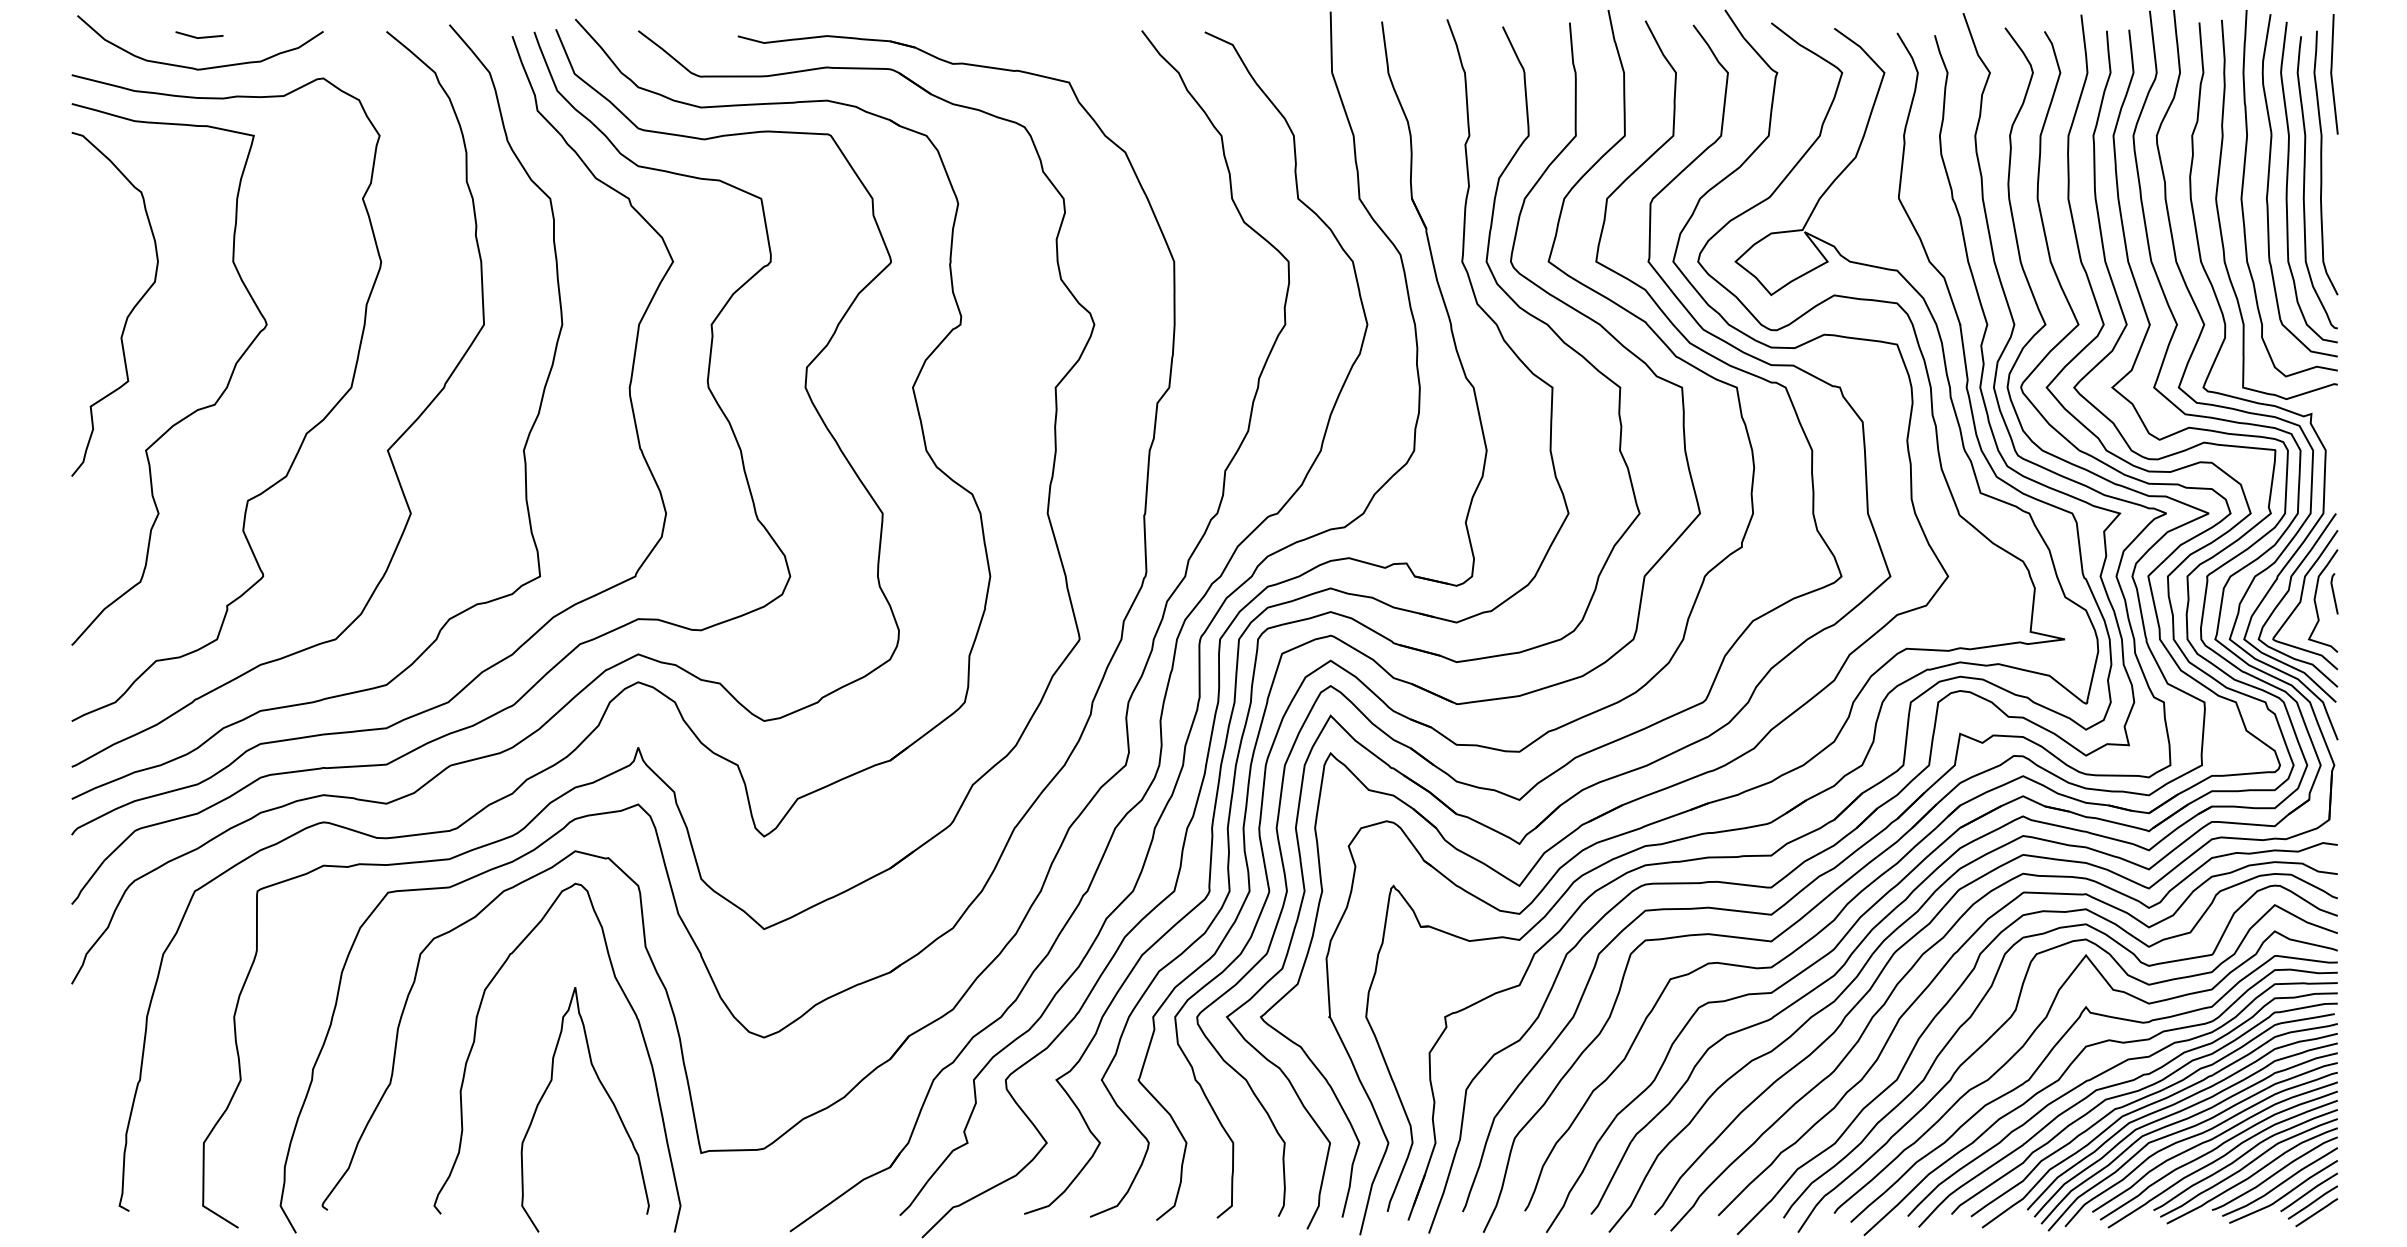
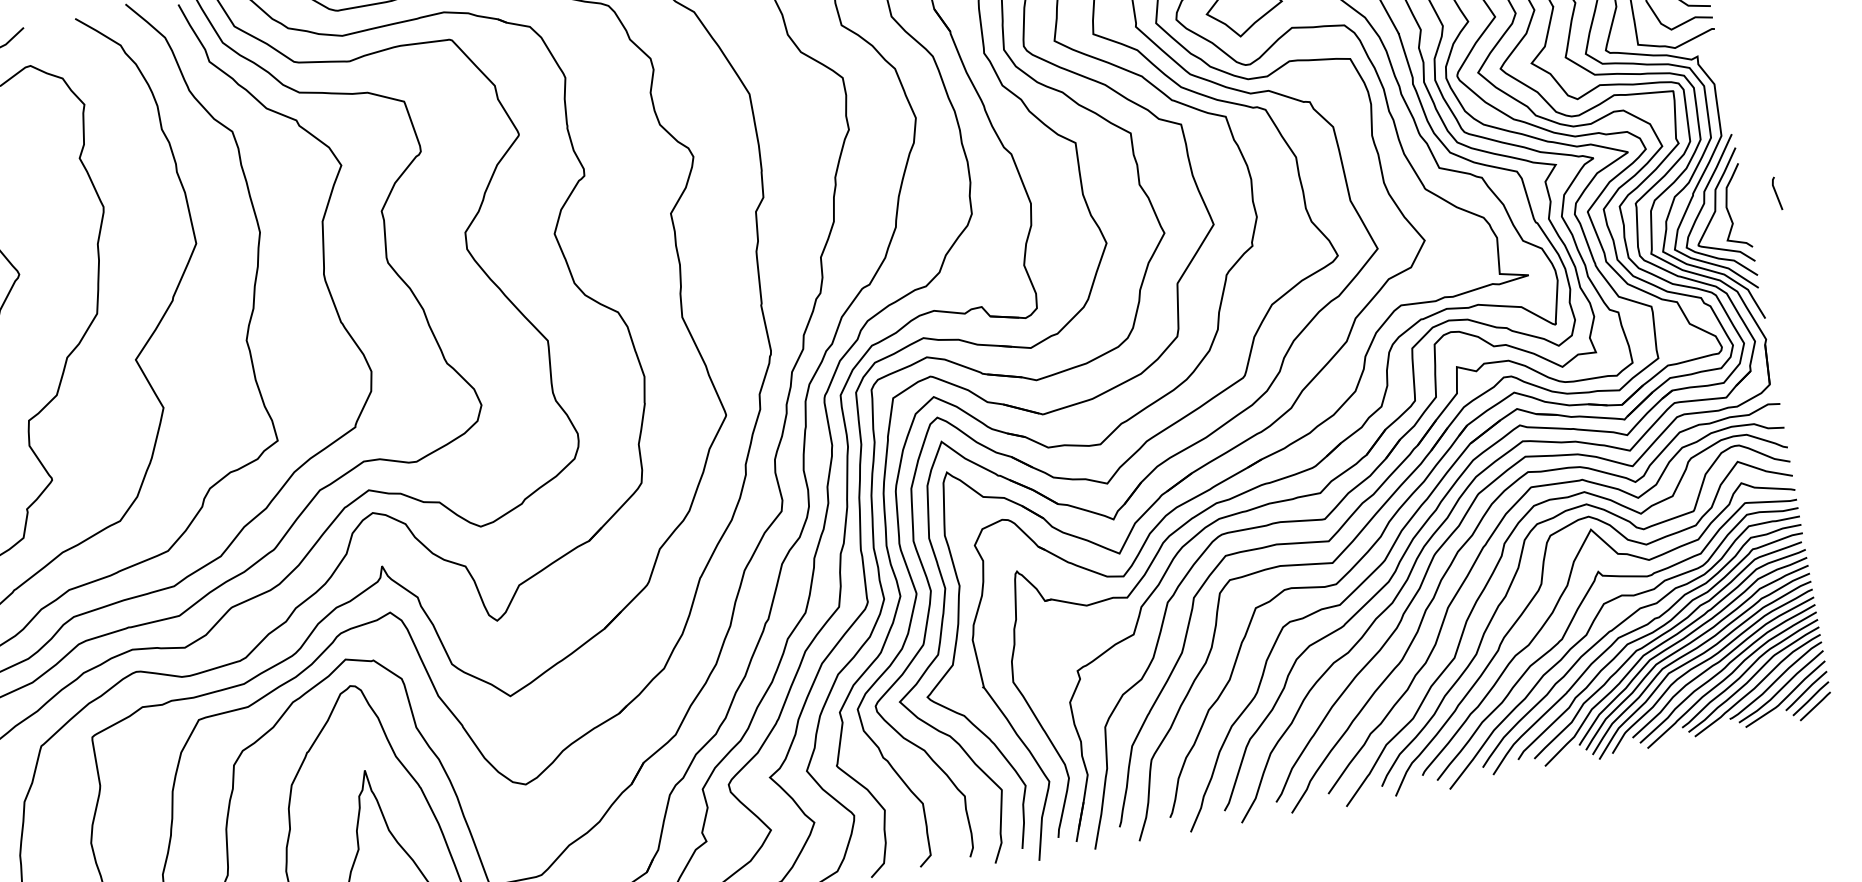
line: (2334, 593) -> (1776, 193), moved

